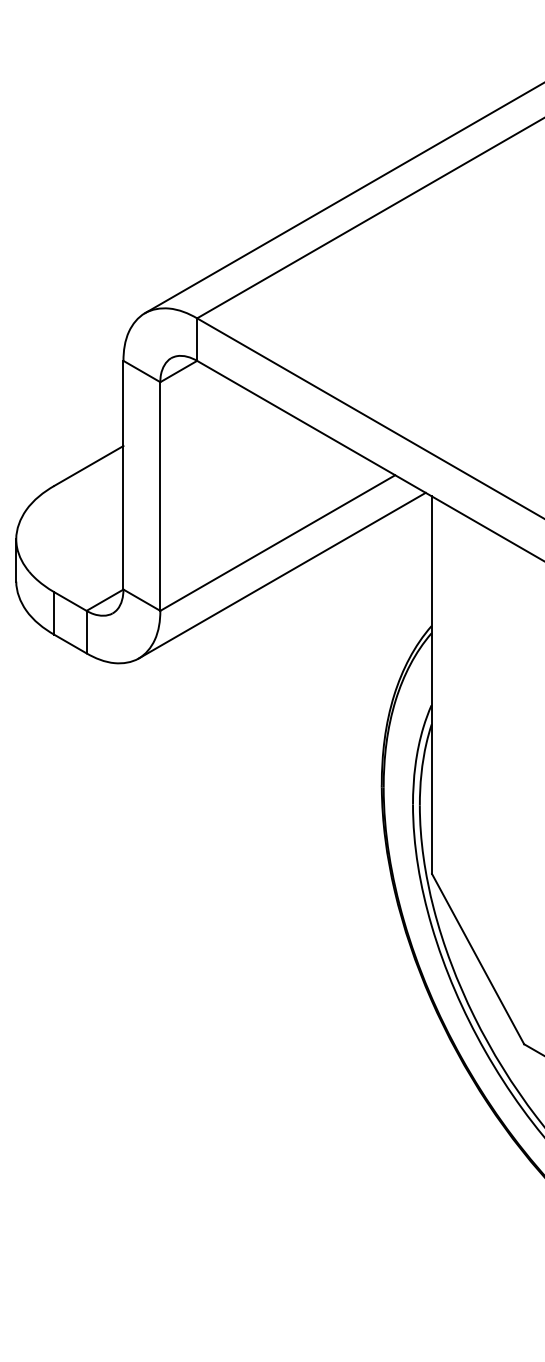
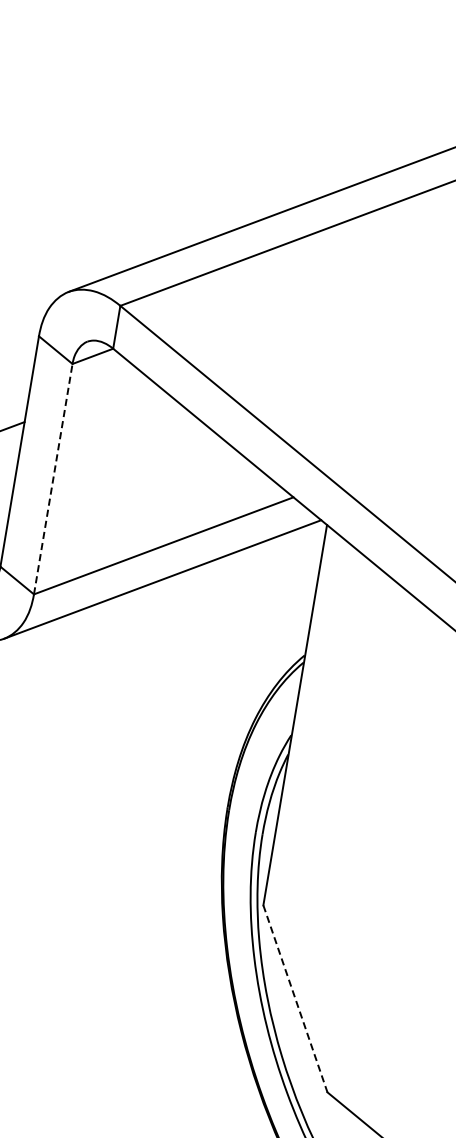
line: (160, 496) -> (53, 479), solid -> dashed
line: (478, 959) -> (295, 999), solid -> dashed

